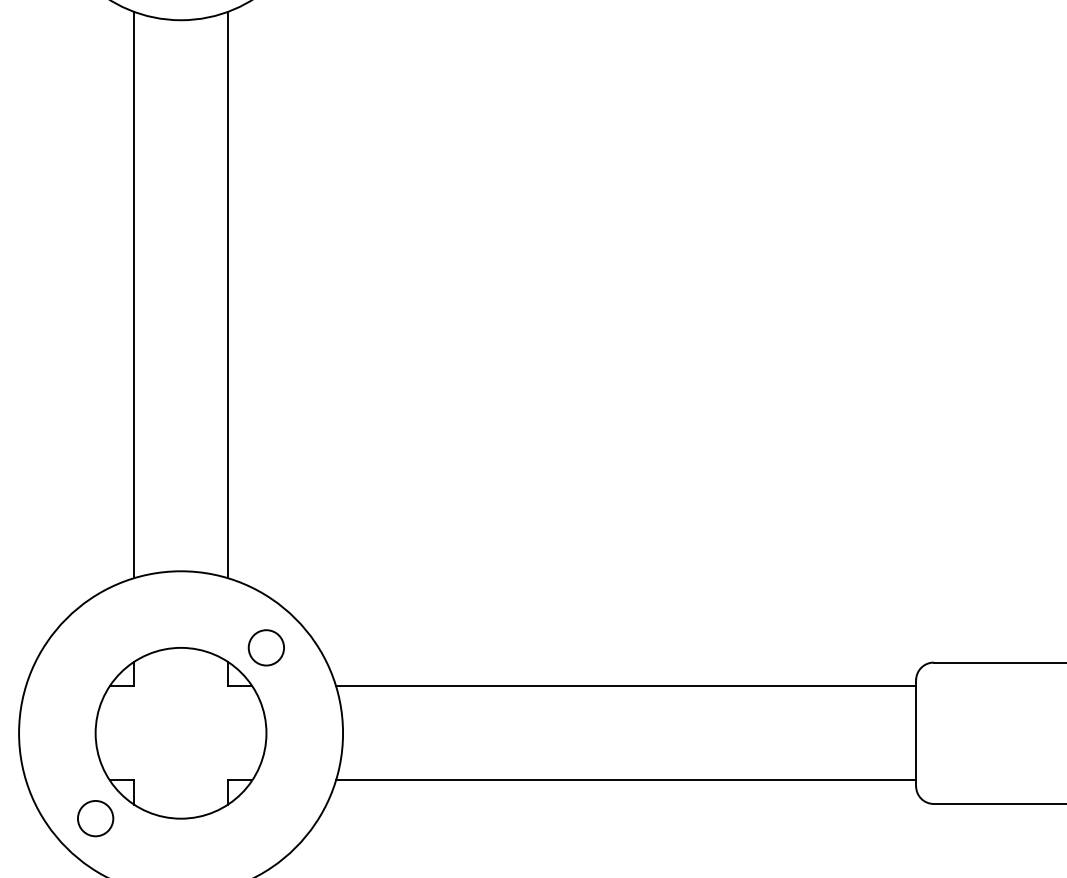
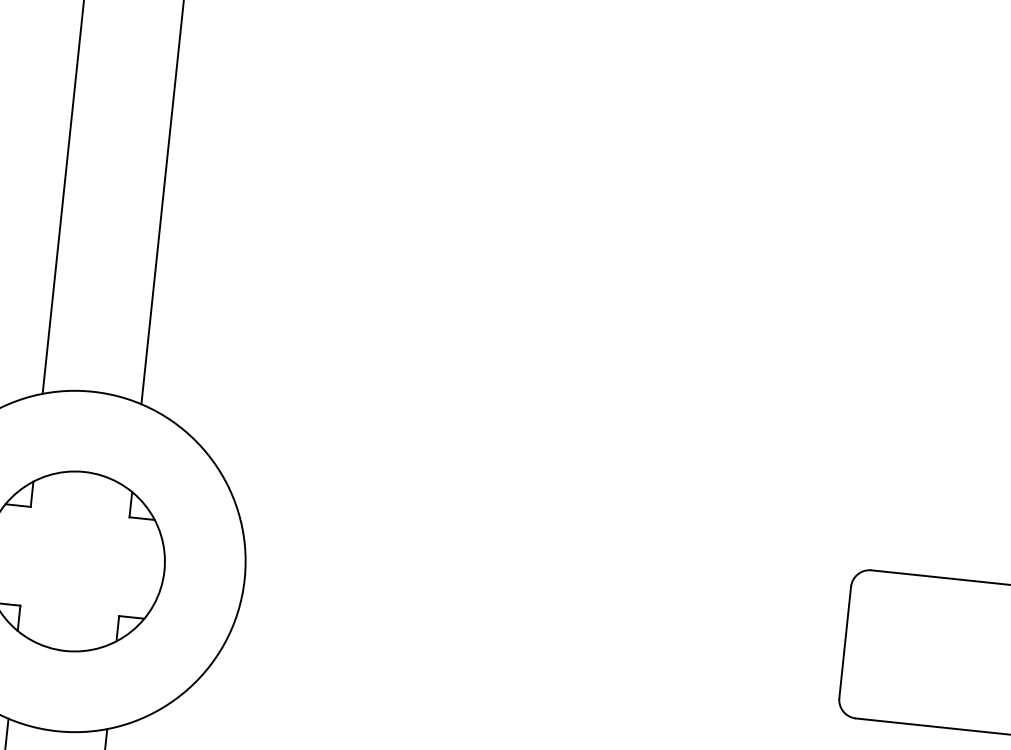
circle: (265, 647) -> (172, 480), removed
line: (626, 686) -> (546, 561), removed
line: (626, 780) -> (536, 660), removed

